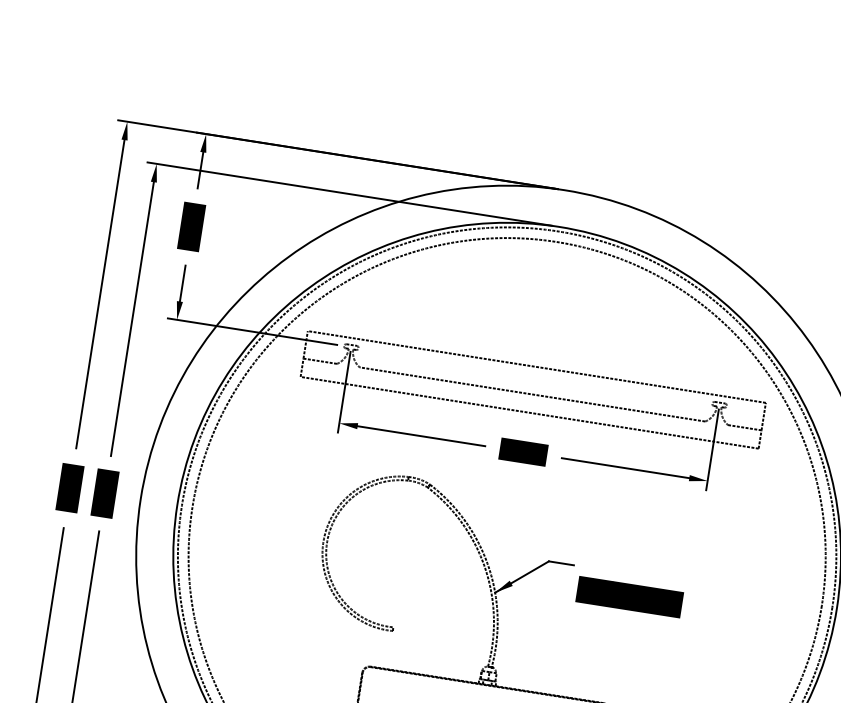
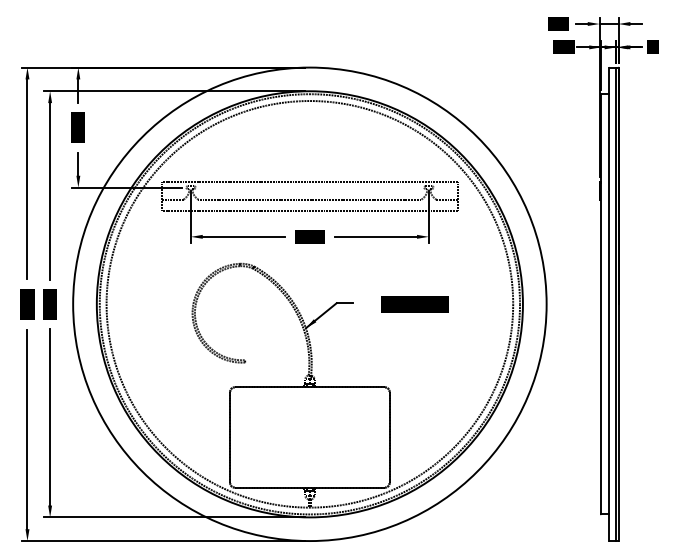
text: (628, 596) -> (414, 304), moved

